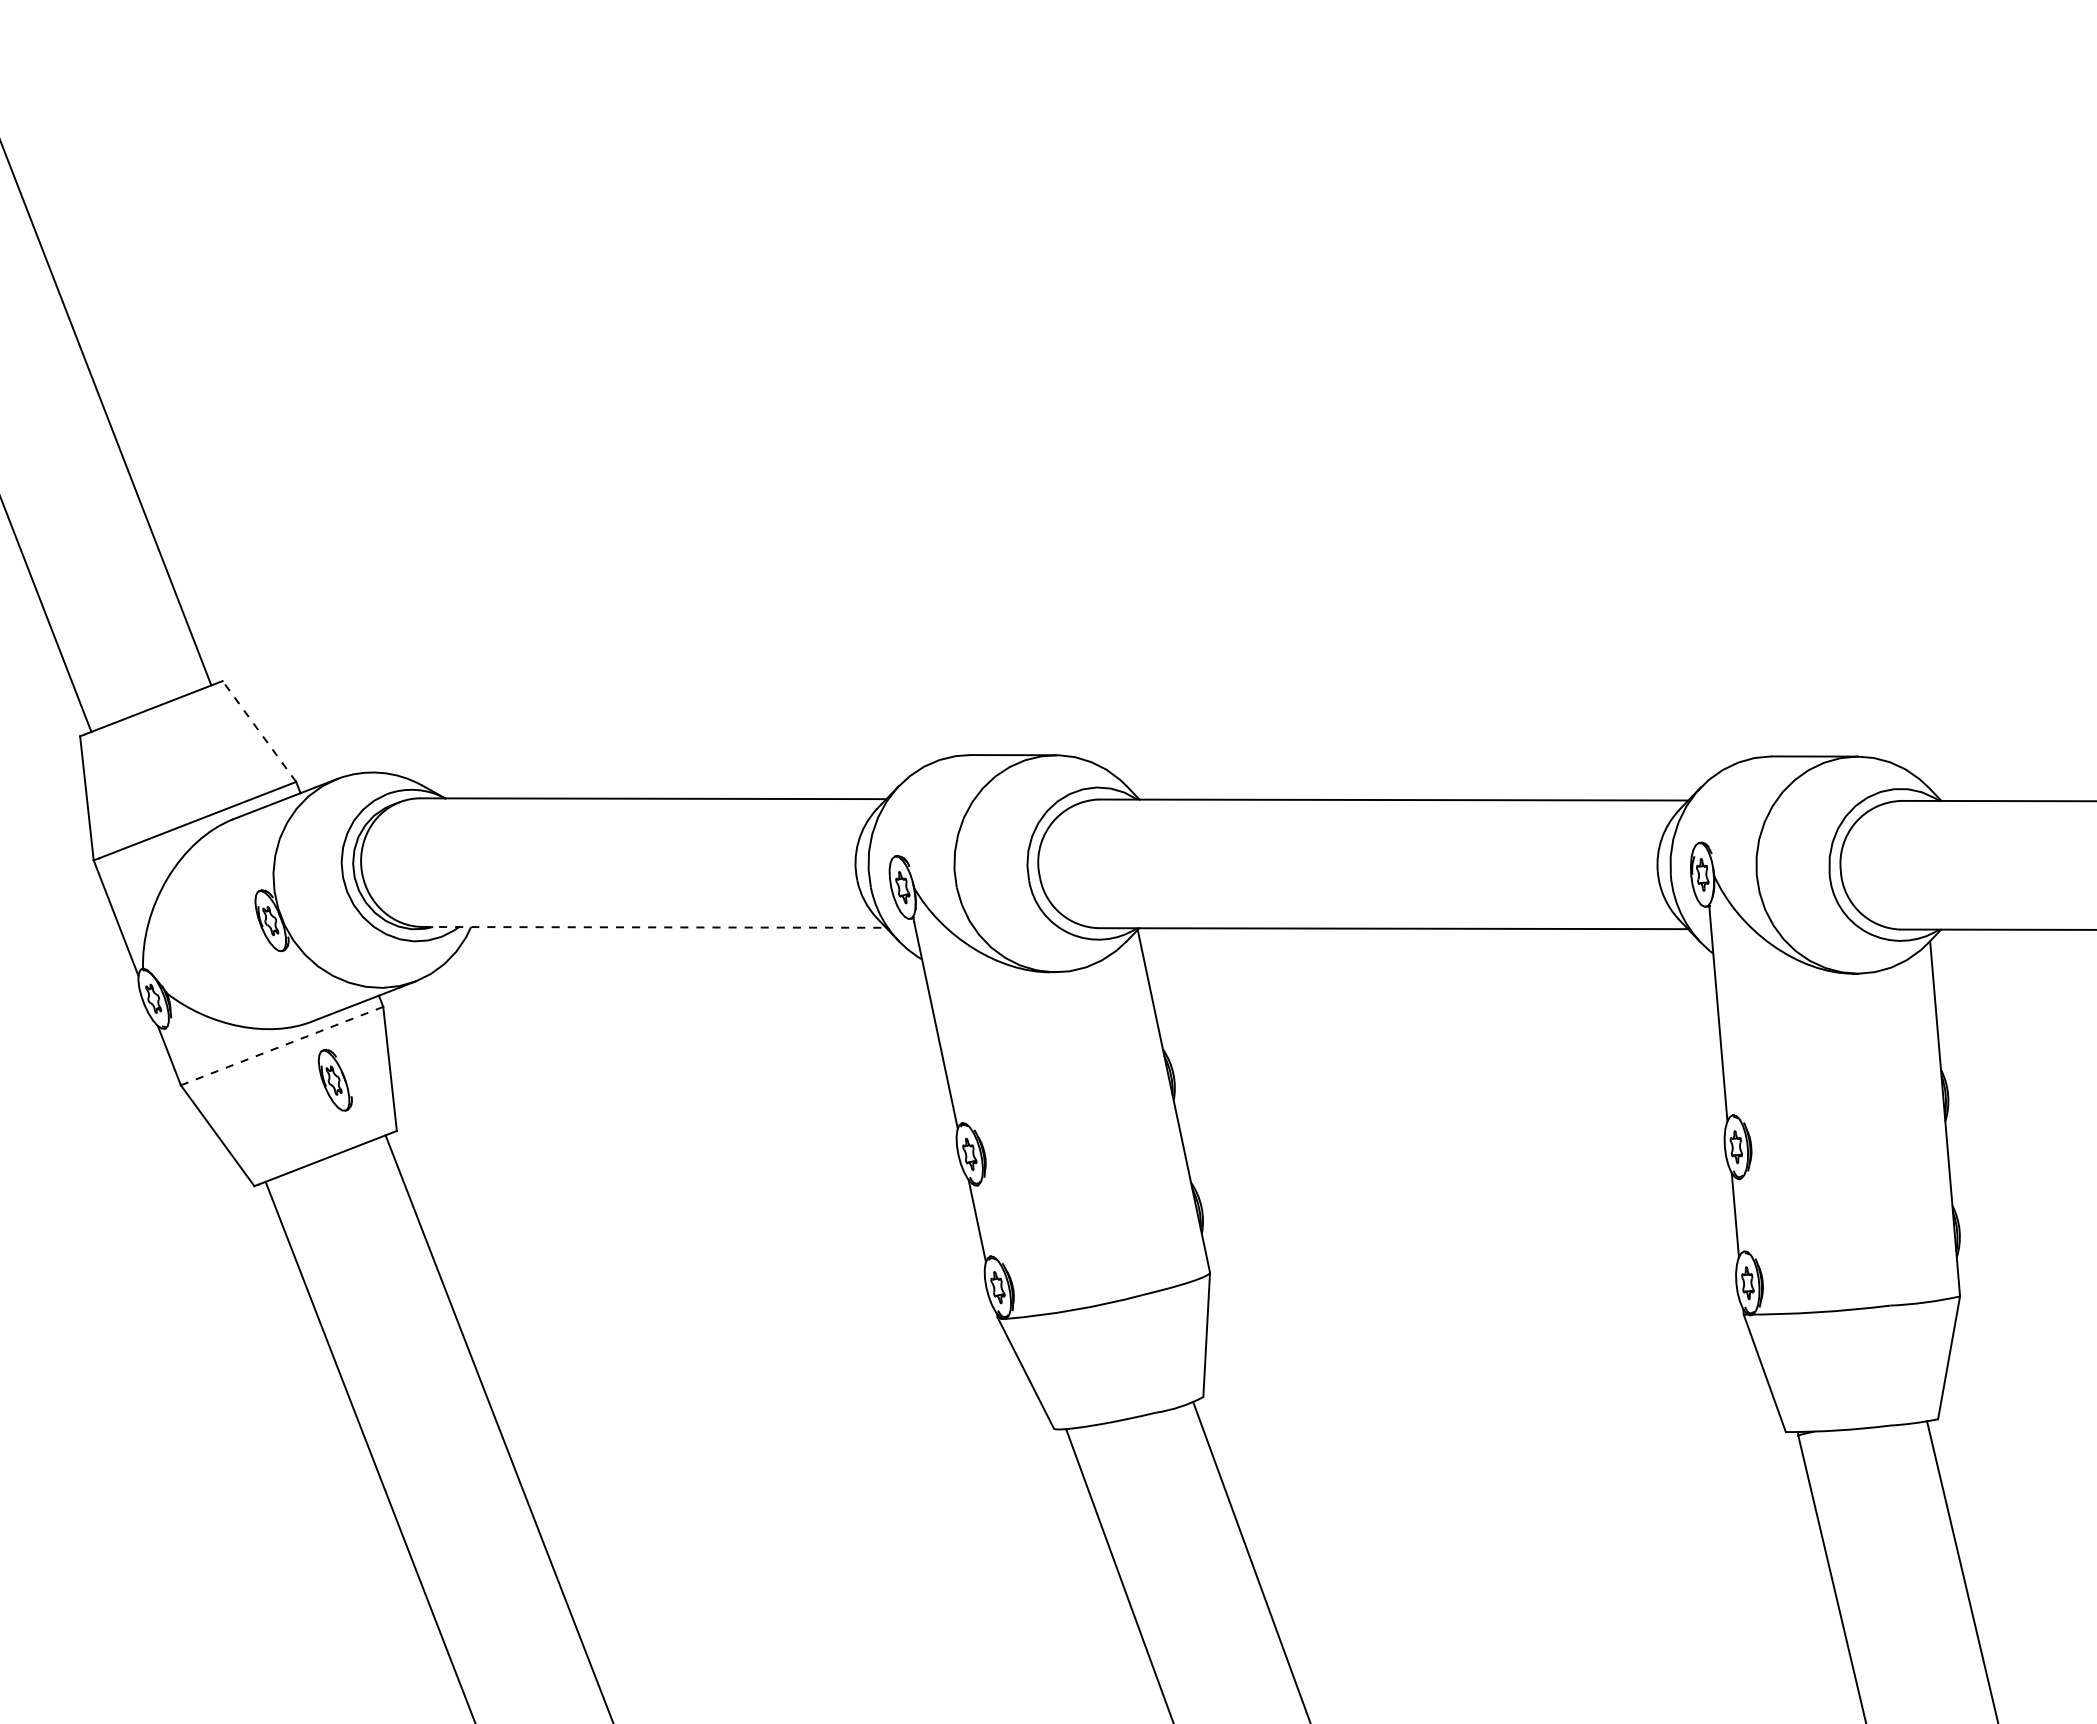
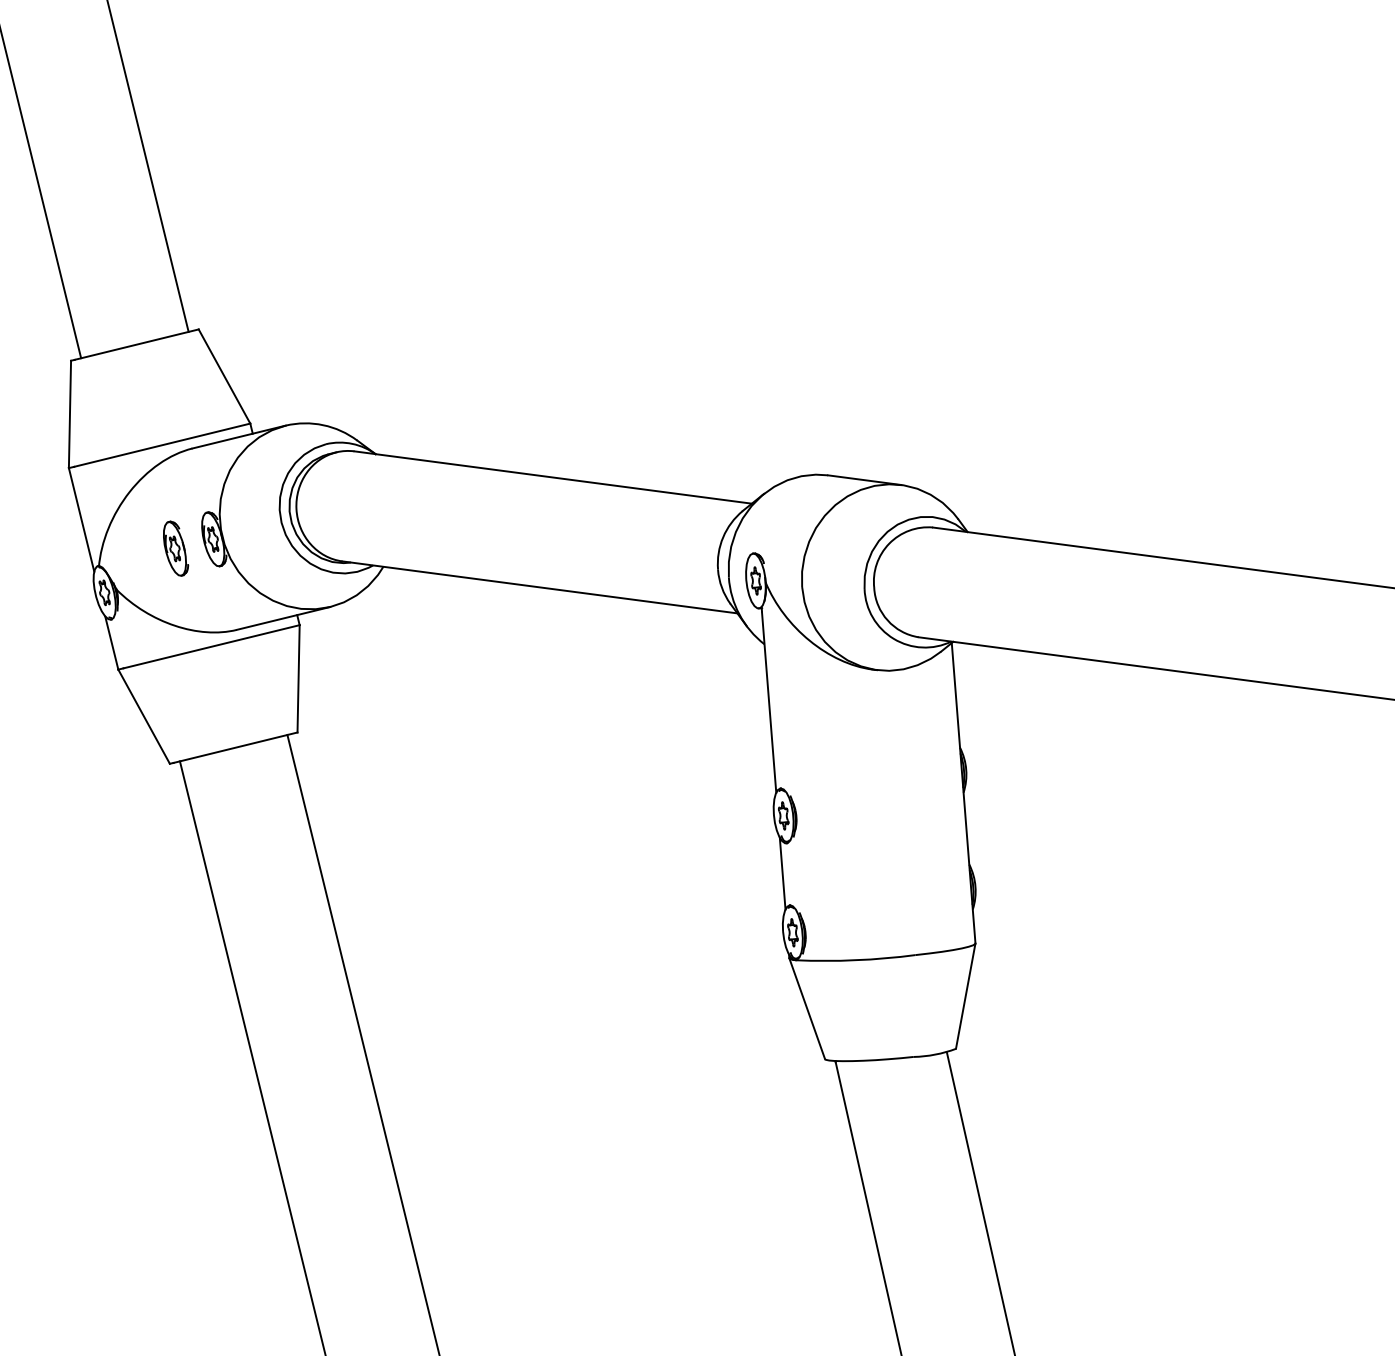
line: (259, 731) -> (224, 376), dashed -> solid
line: (654, 927) -> (539, 587), dashed -> solid
line: (284, 1045) -> (211, 647), dashed -> solid
part: (334, 1079) -> (175, 547), moved

